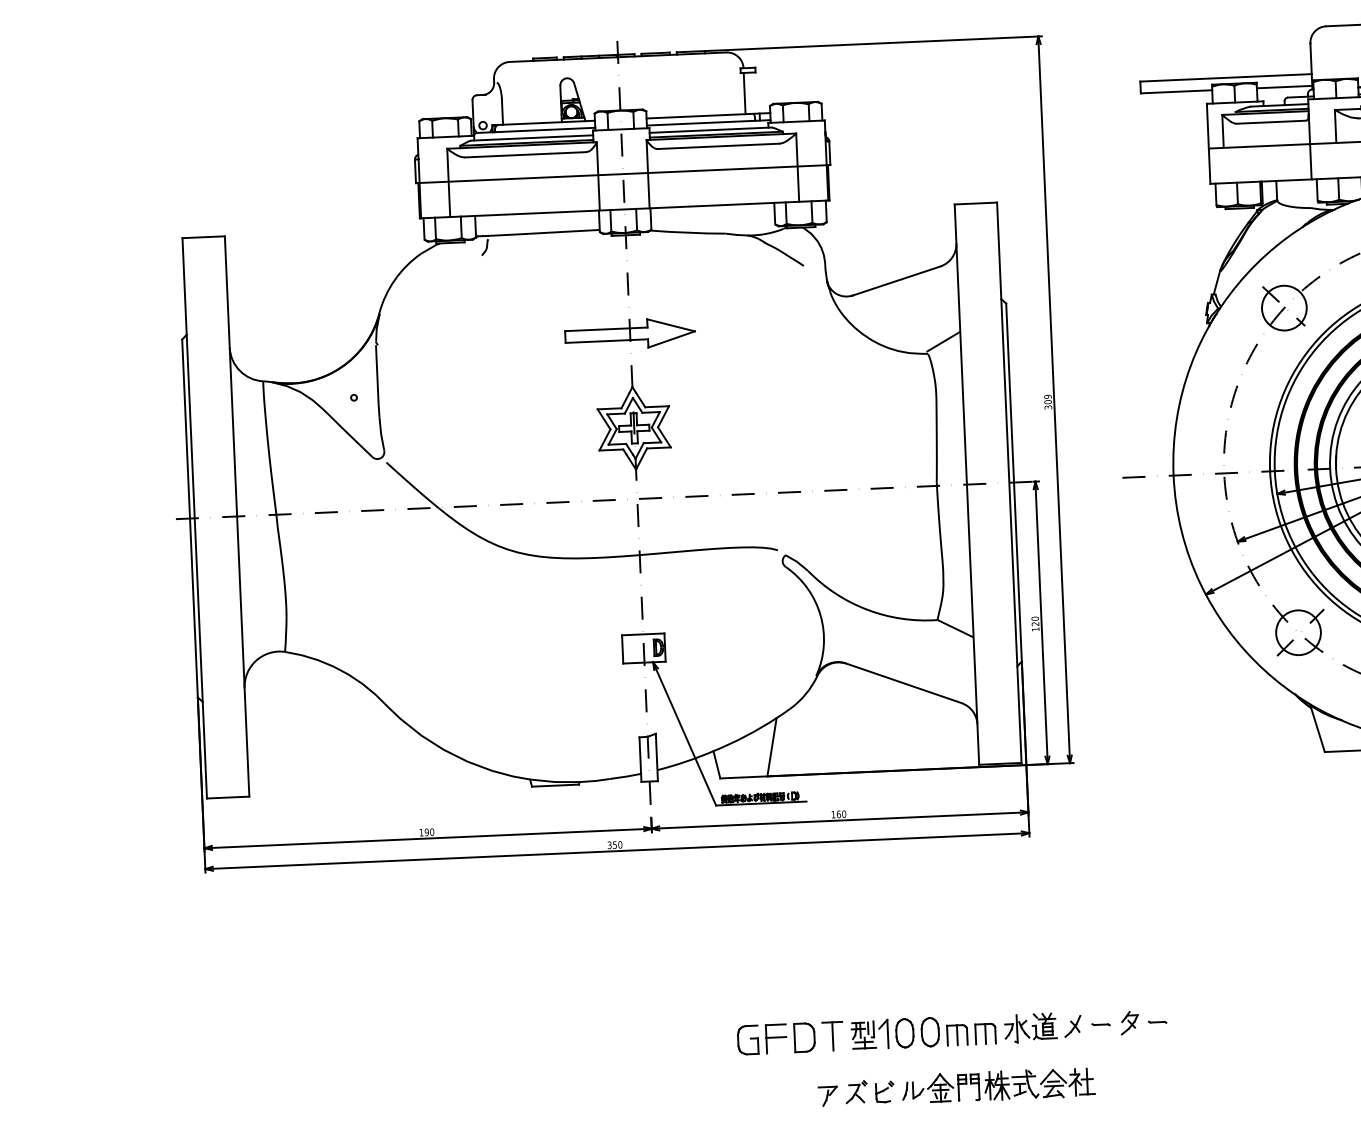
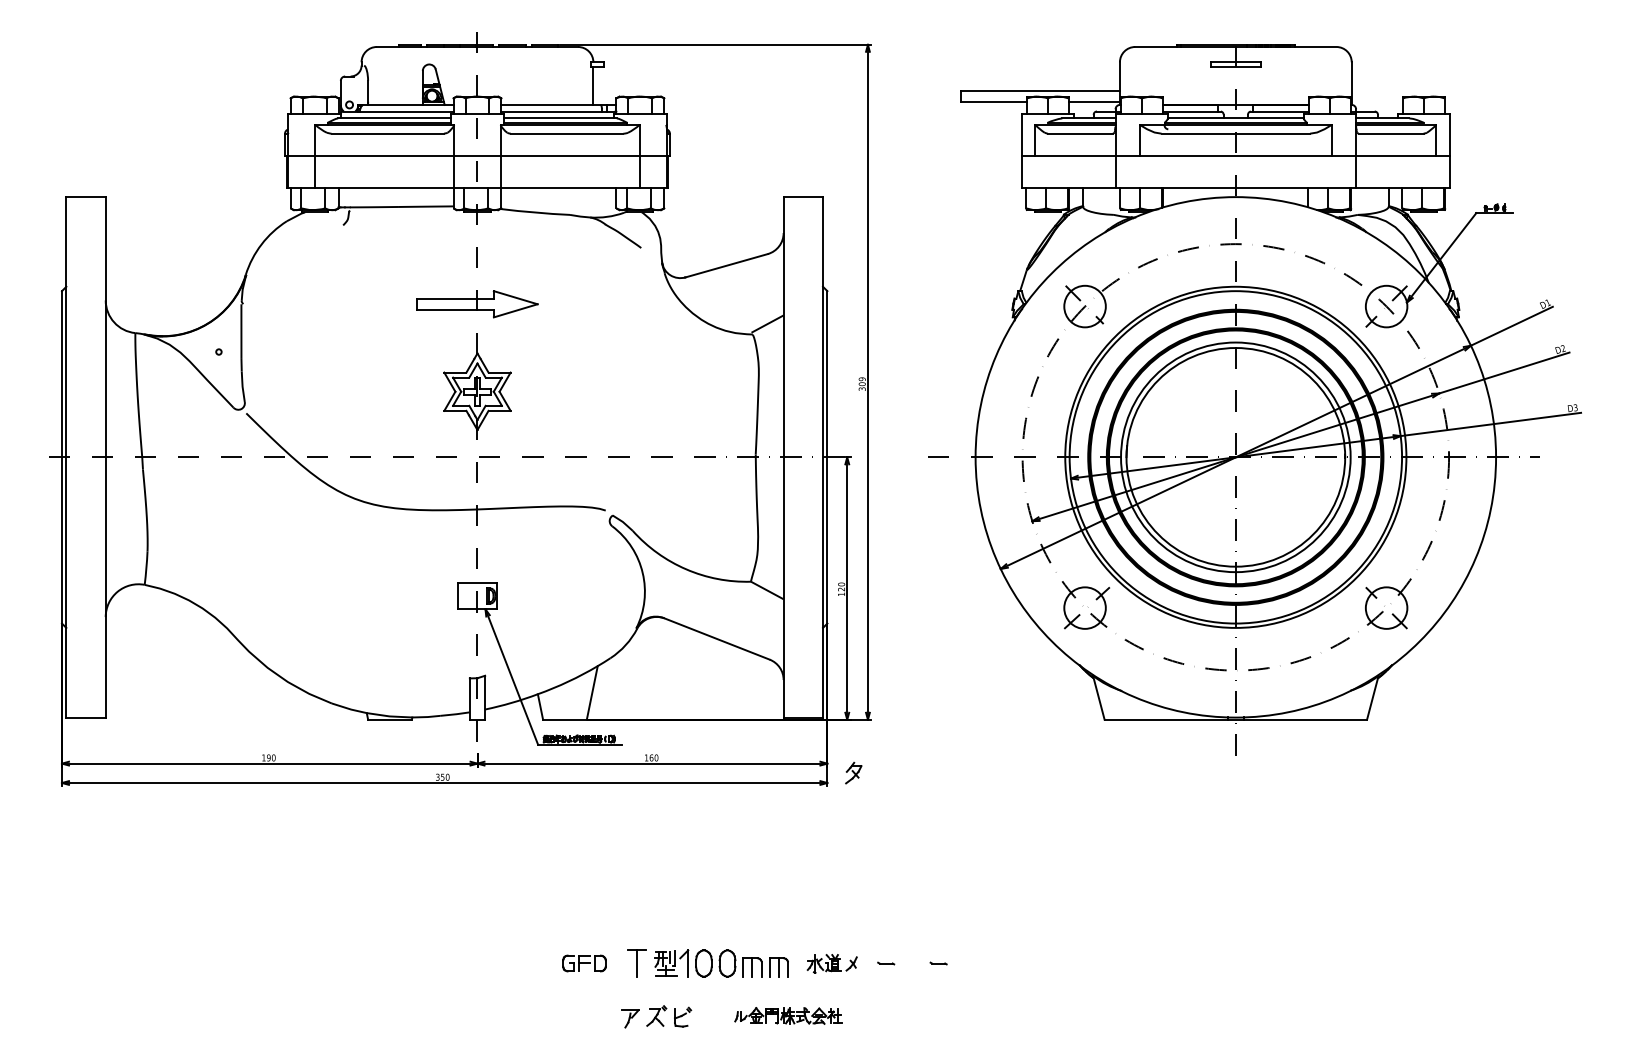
part: (1129, 1022) -> (853, 772), moved
part: (1043, 1027) -> (832, 963), size x0.7
part: (776, 1038) -> (584, 963), size x0.6
part: (998, 1085) -> (788, 1015), size x0.6

